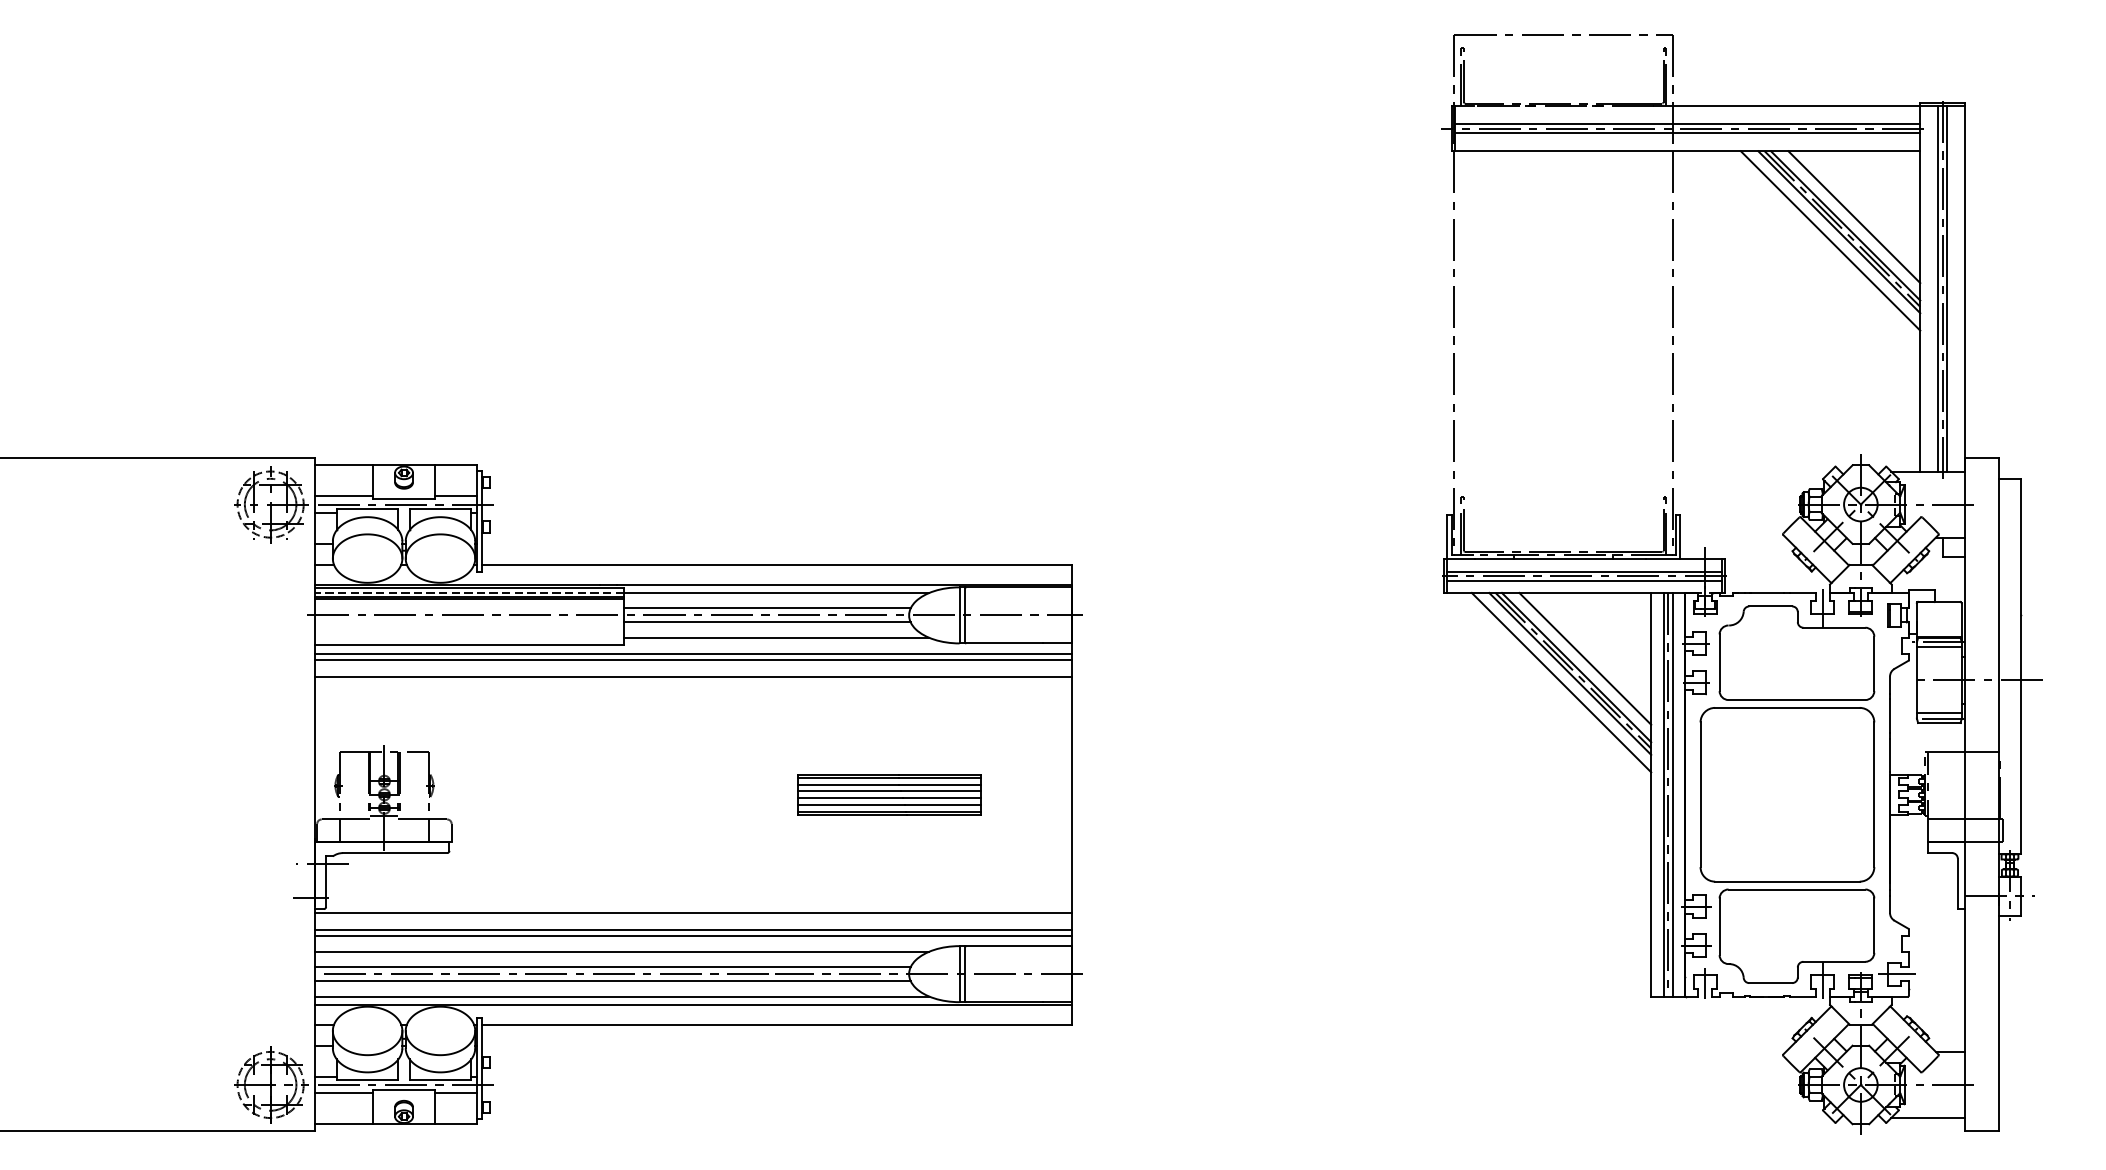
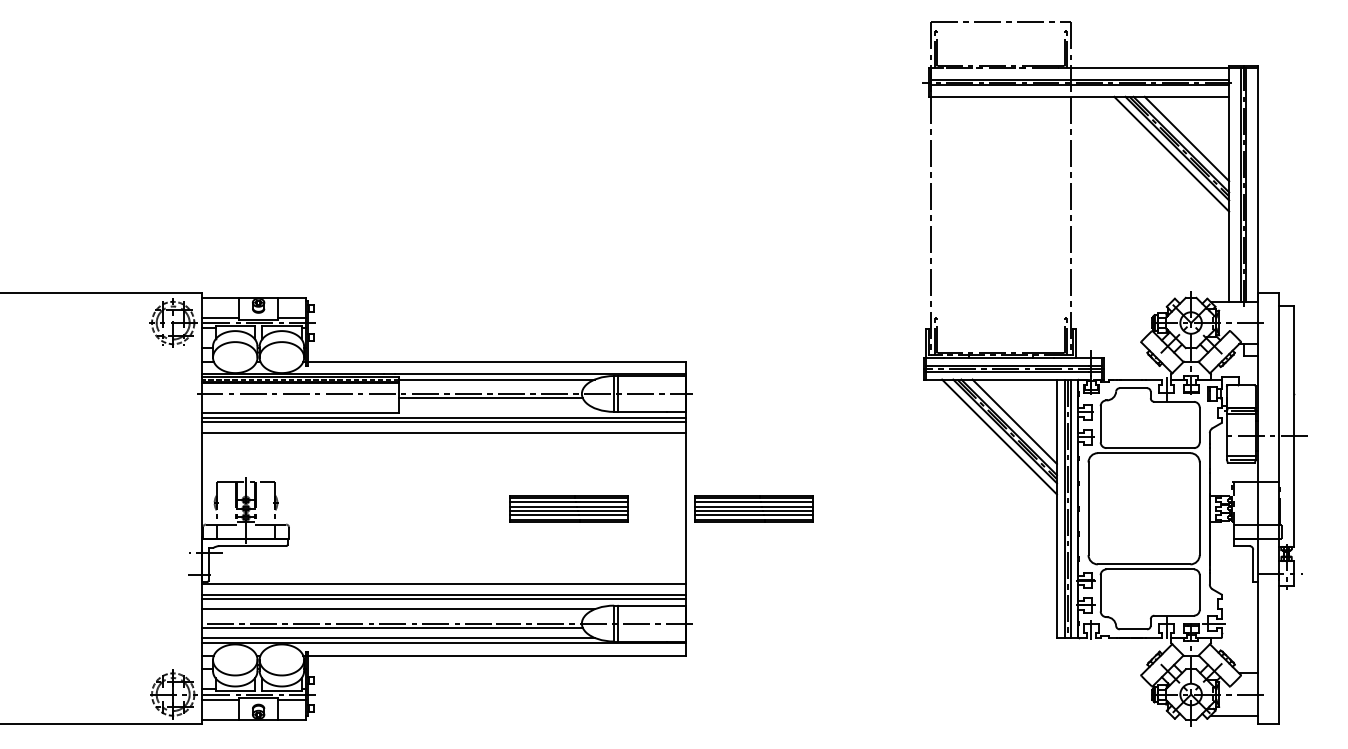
line: (766, 608) -> (490, 389), removed
line: (775, 638) -> (496, 408), removed
part: (1177, 794) -> (753, 508), added
line: (611, 967) -> (391, 619), removed

